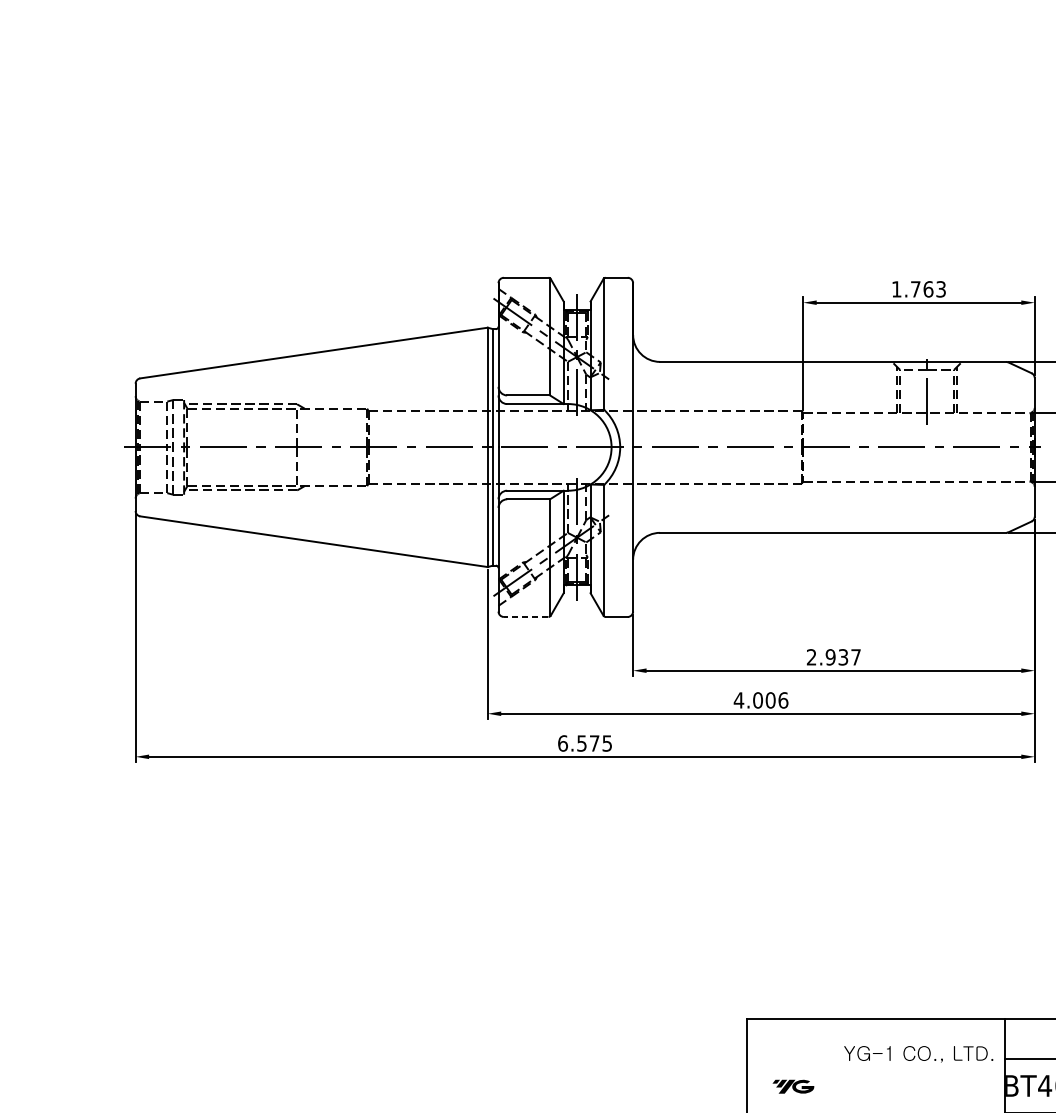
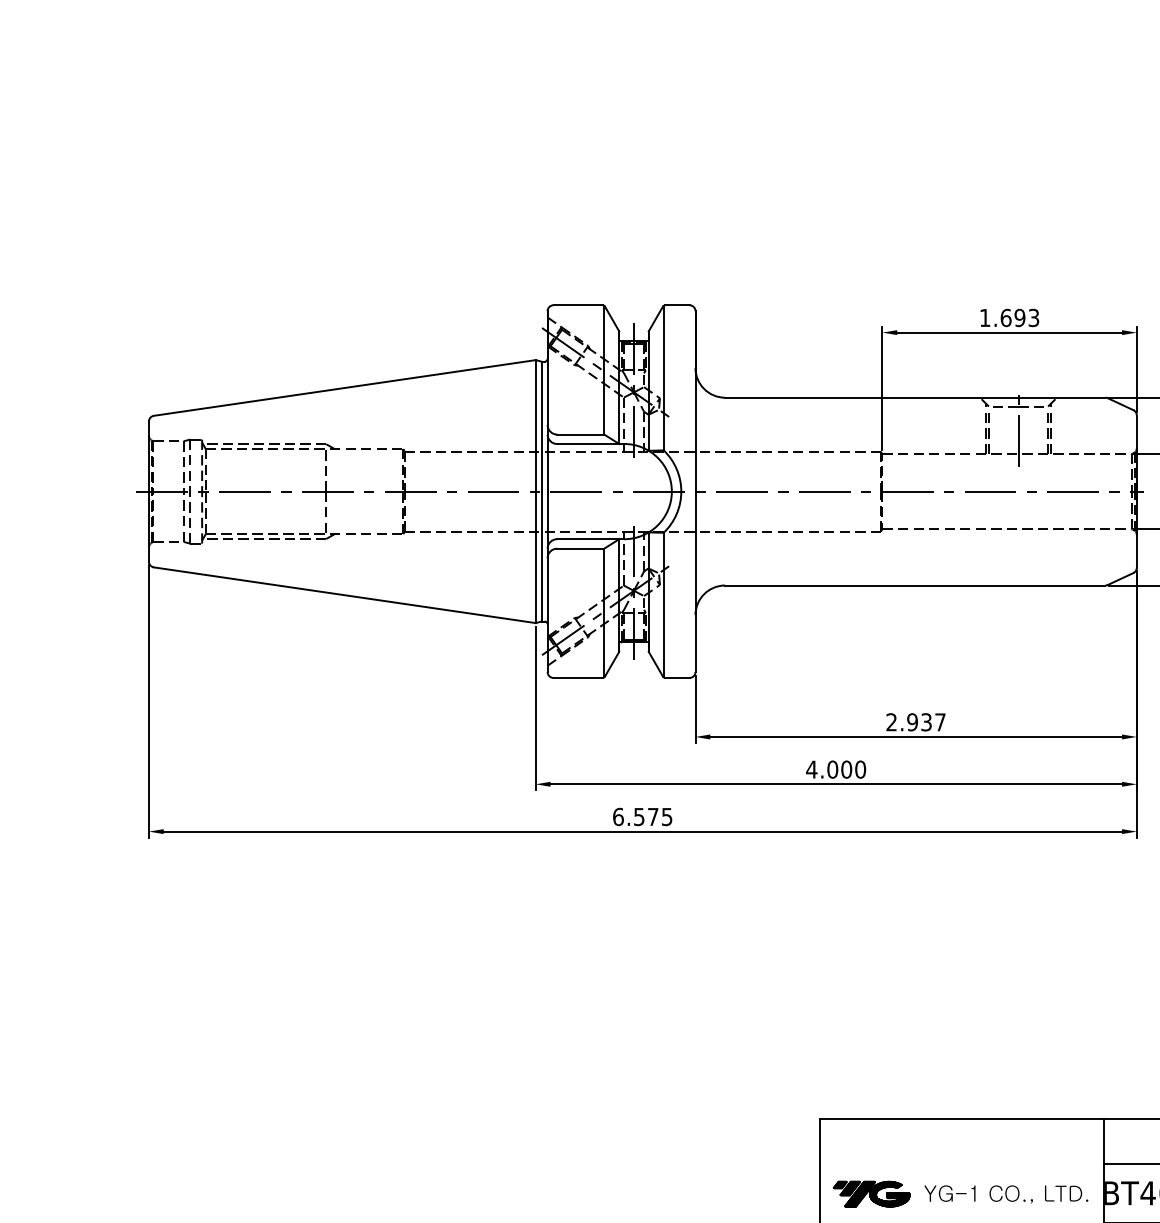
text: (921, 288) -> (1012, 317), 1.763 -> 1.693
line: (525, 616) -> (577, 677), dashed -> solid
text: (783, 700) -> (860, 769), 4.006 -> 4.000
text: (918, 1054) -> (1006, 1194), moved
part: (793, 1086) -> (871, 1193), size x1.67

